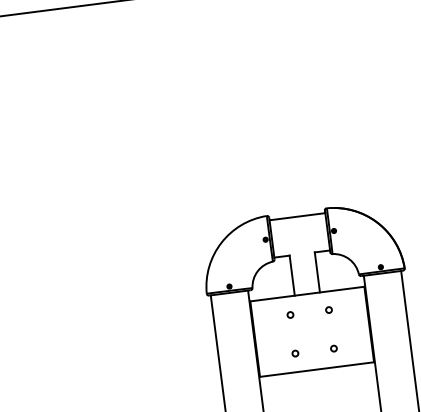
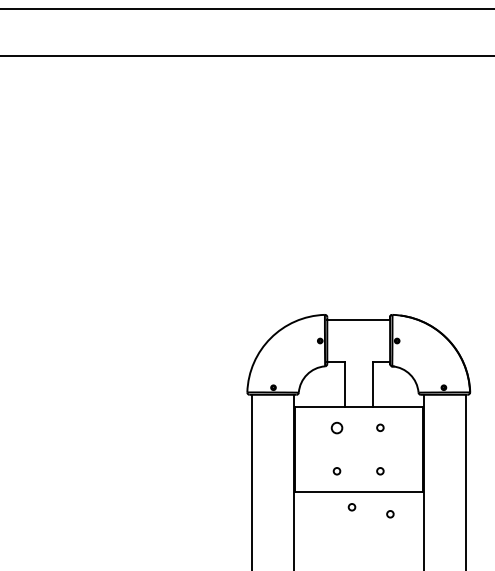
circle: (289, 314) -> (336, 427), size x1.6
circle: (312, 384) -> (351, 507), added
circle: (347, 385) -> (390, 514), added

